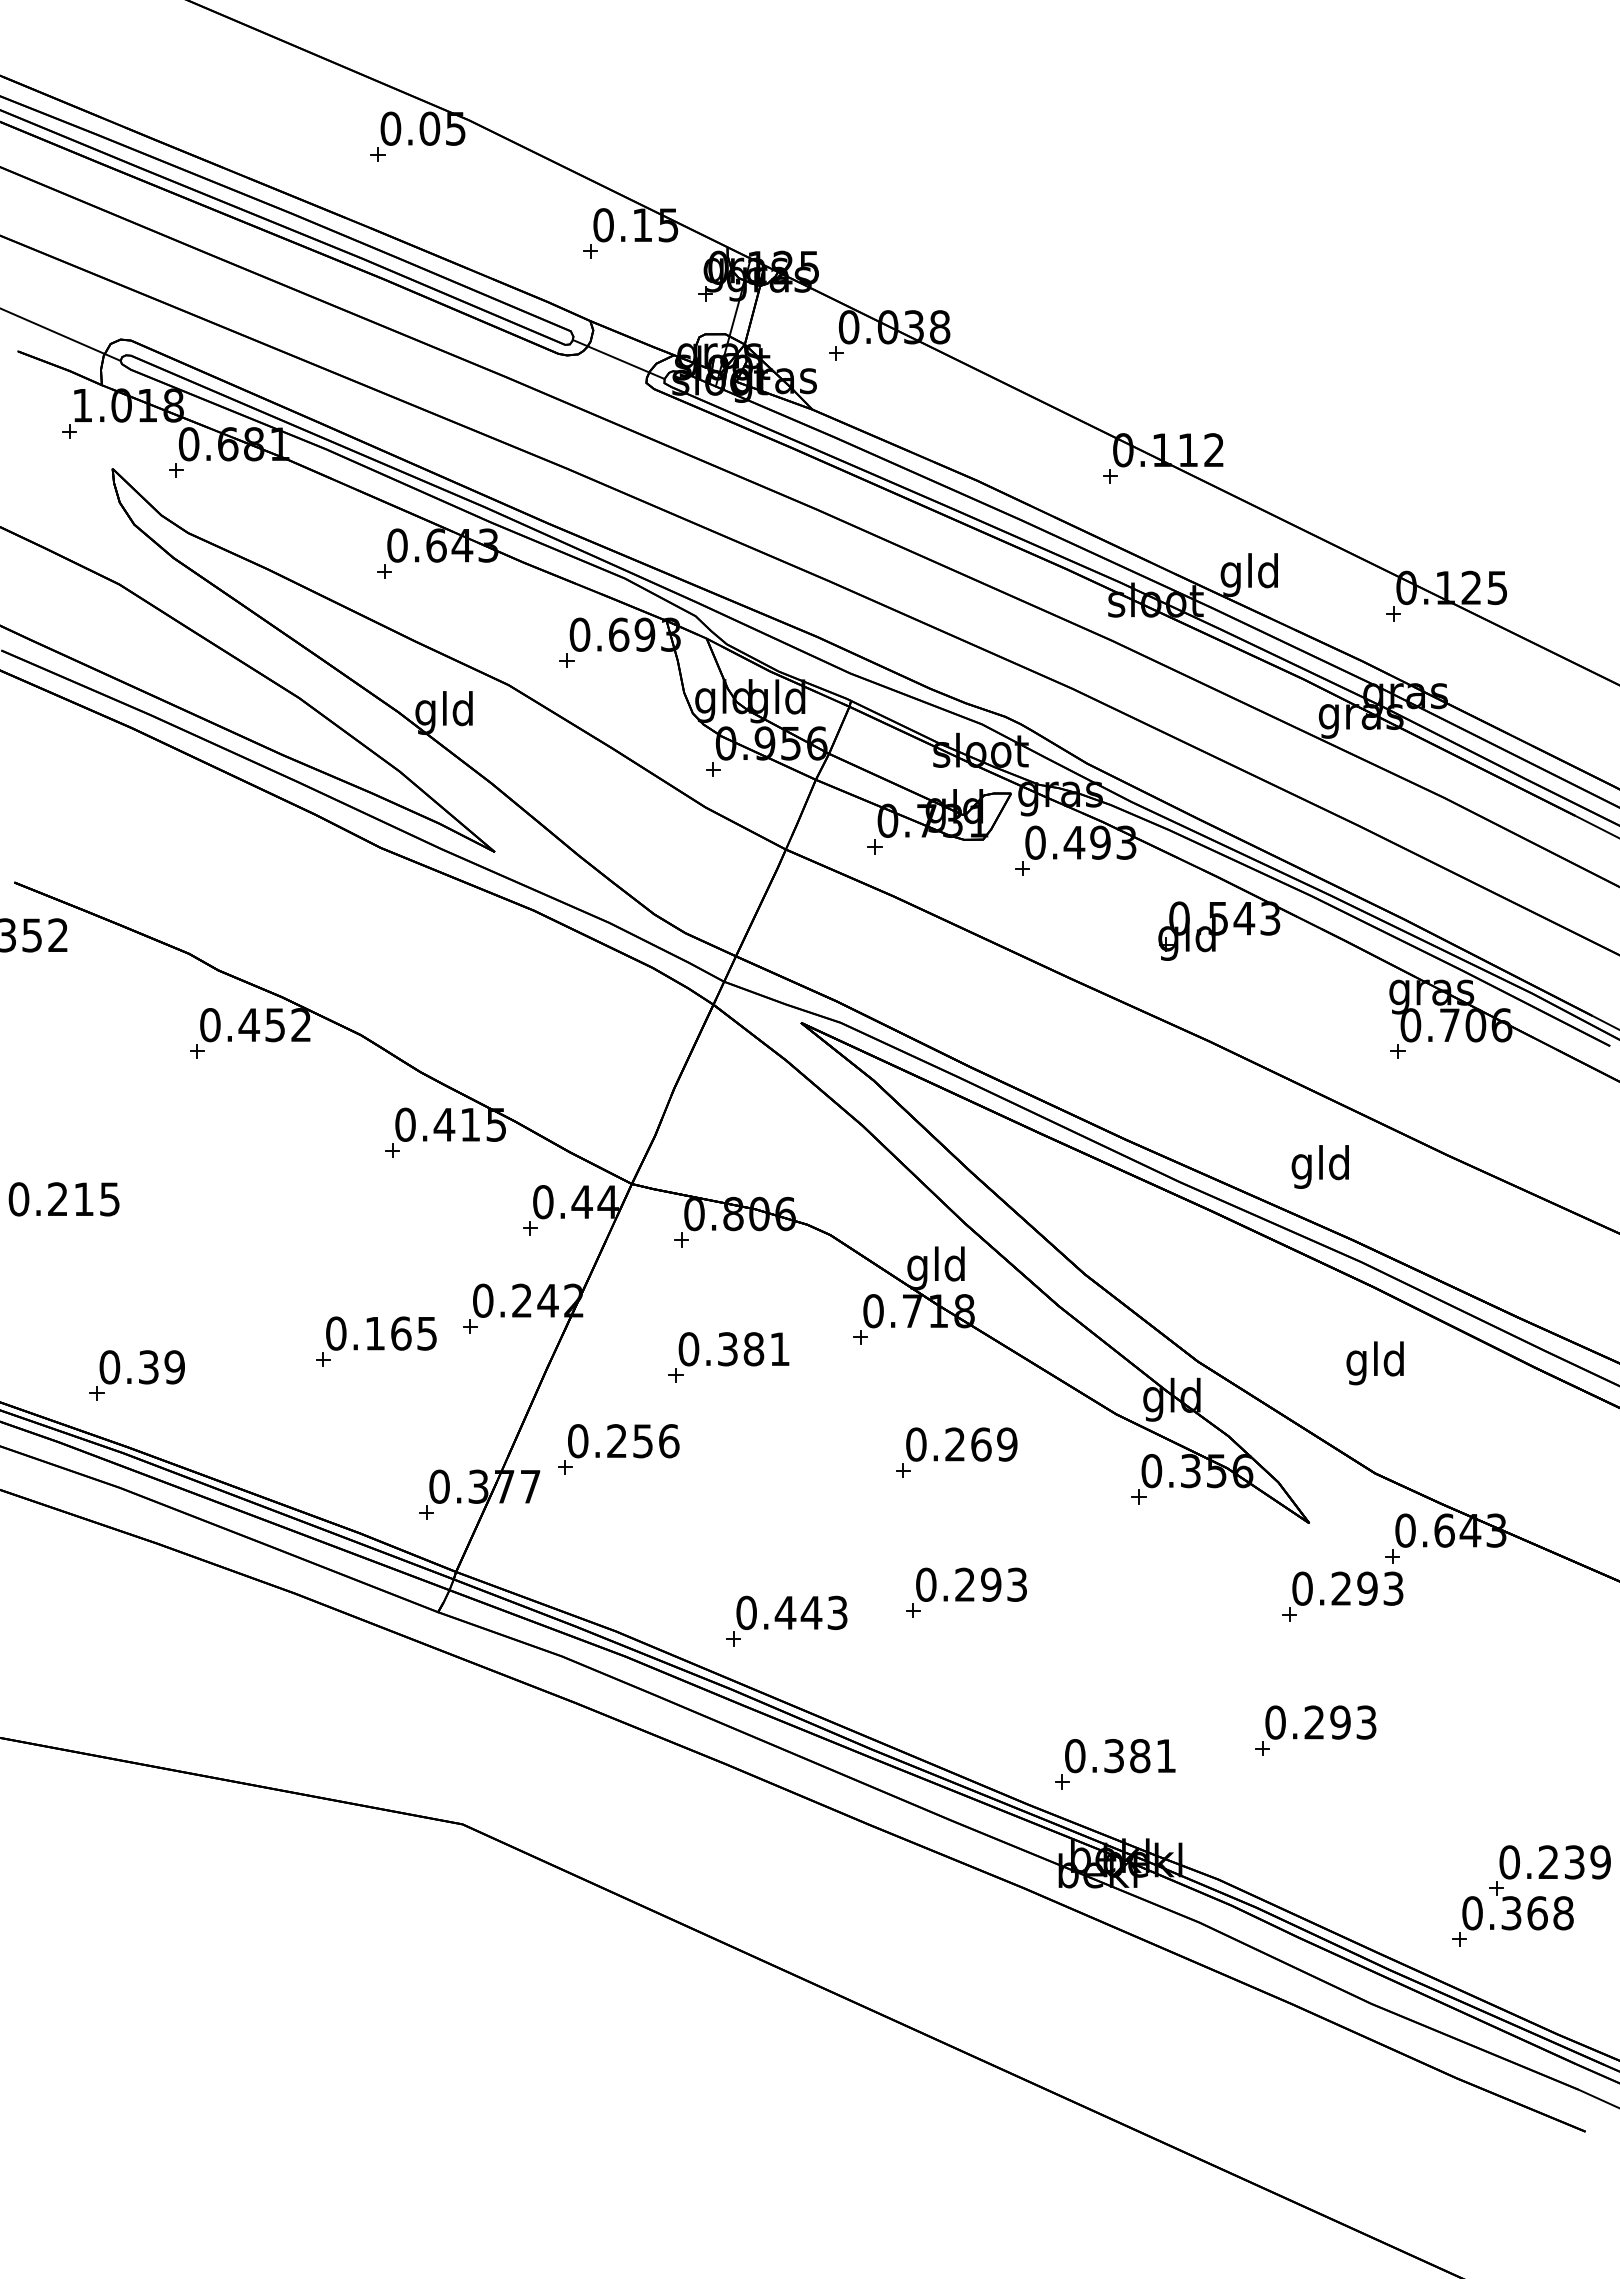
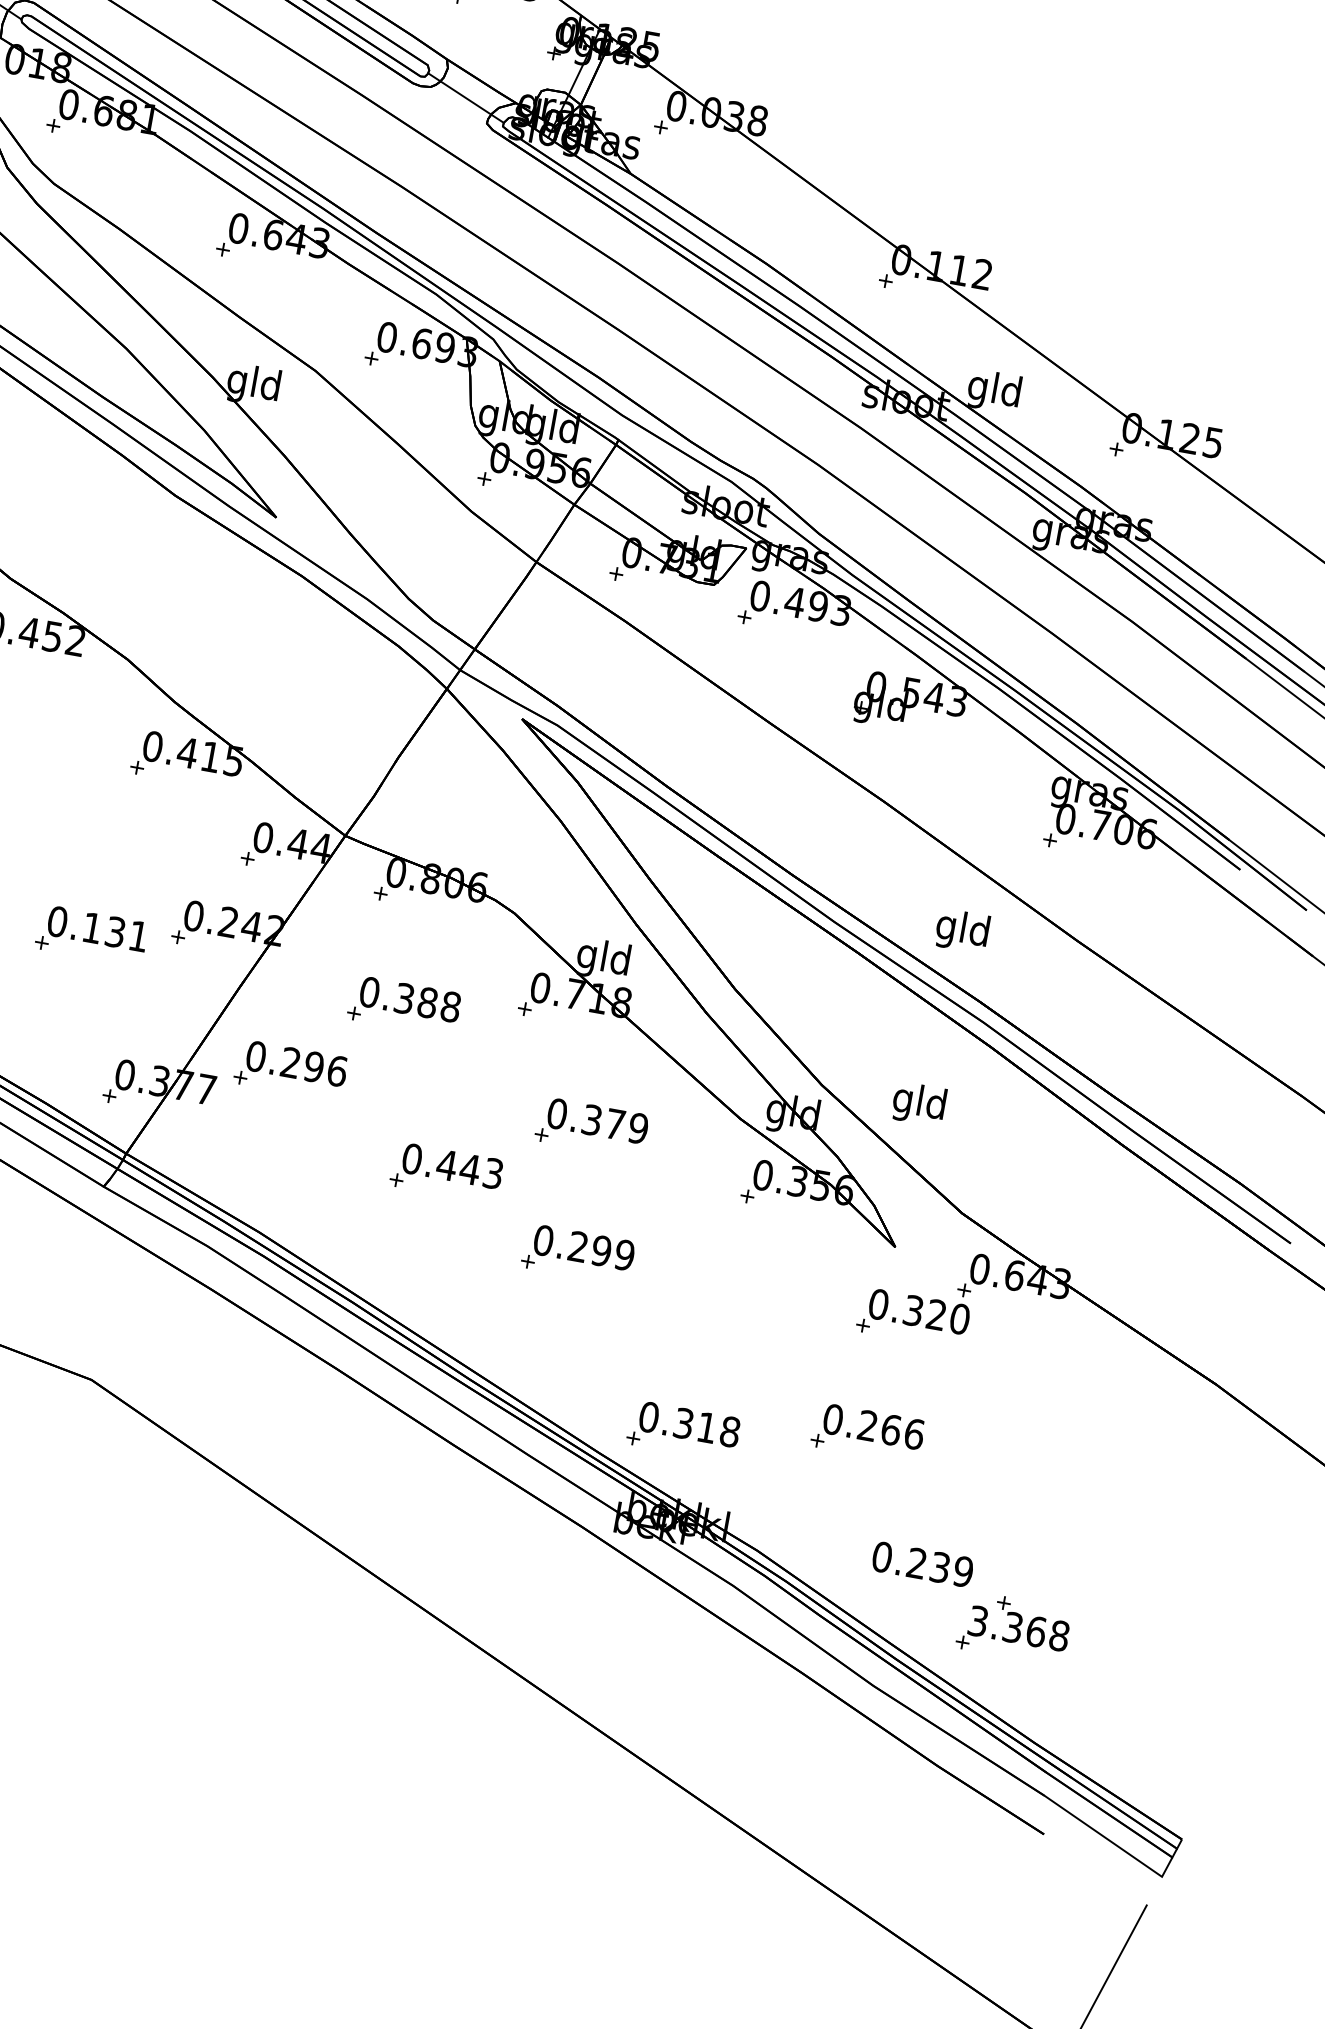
text: (413, 1333) -> (126, 934), 0.165 -> 0.131
text: (779, 1349) -> (450, 1007), 0.381 -> 0.388
text: (1374, 1363) -> (918, 1104), moved
text: (642, 1441) -> (313, 1067), 0.256 -> 0.296
text: (968, 1444) -> (603, 1122), 0.269 -> 0.379
text: (1017, 1584) -> (625, 1255), 0.293 -> 0.299
text: (1367, 1588) -> (936, 1314), 0.293 -> 0.320
part: (786, 1620) -> (446, 1172), moved
text: (1353, 1722) -> (902, 1432), 0.293 -> 0.266
text: (1153, 1756) -> (718, 1430), 0.381 -> 0.318
text: (1554, 1862) -> (922, 1564), moved
text: (1472, 1913) -> (978, 1621), 0.368 -> 3.368

